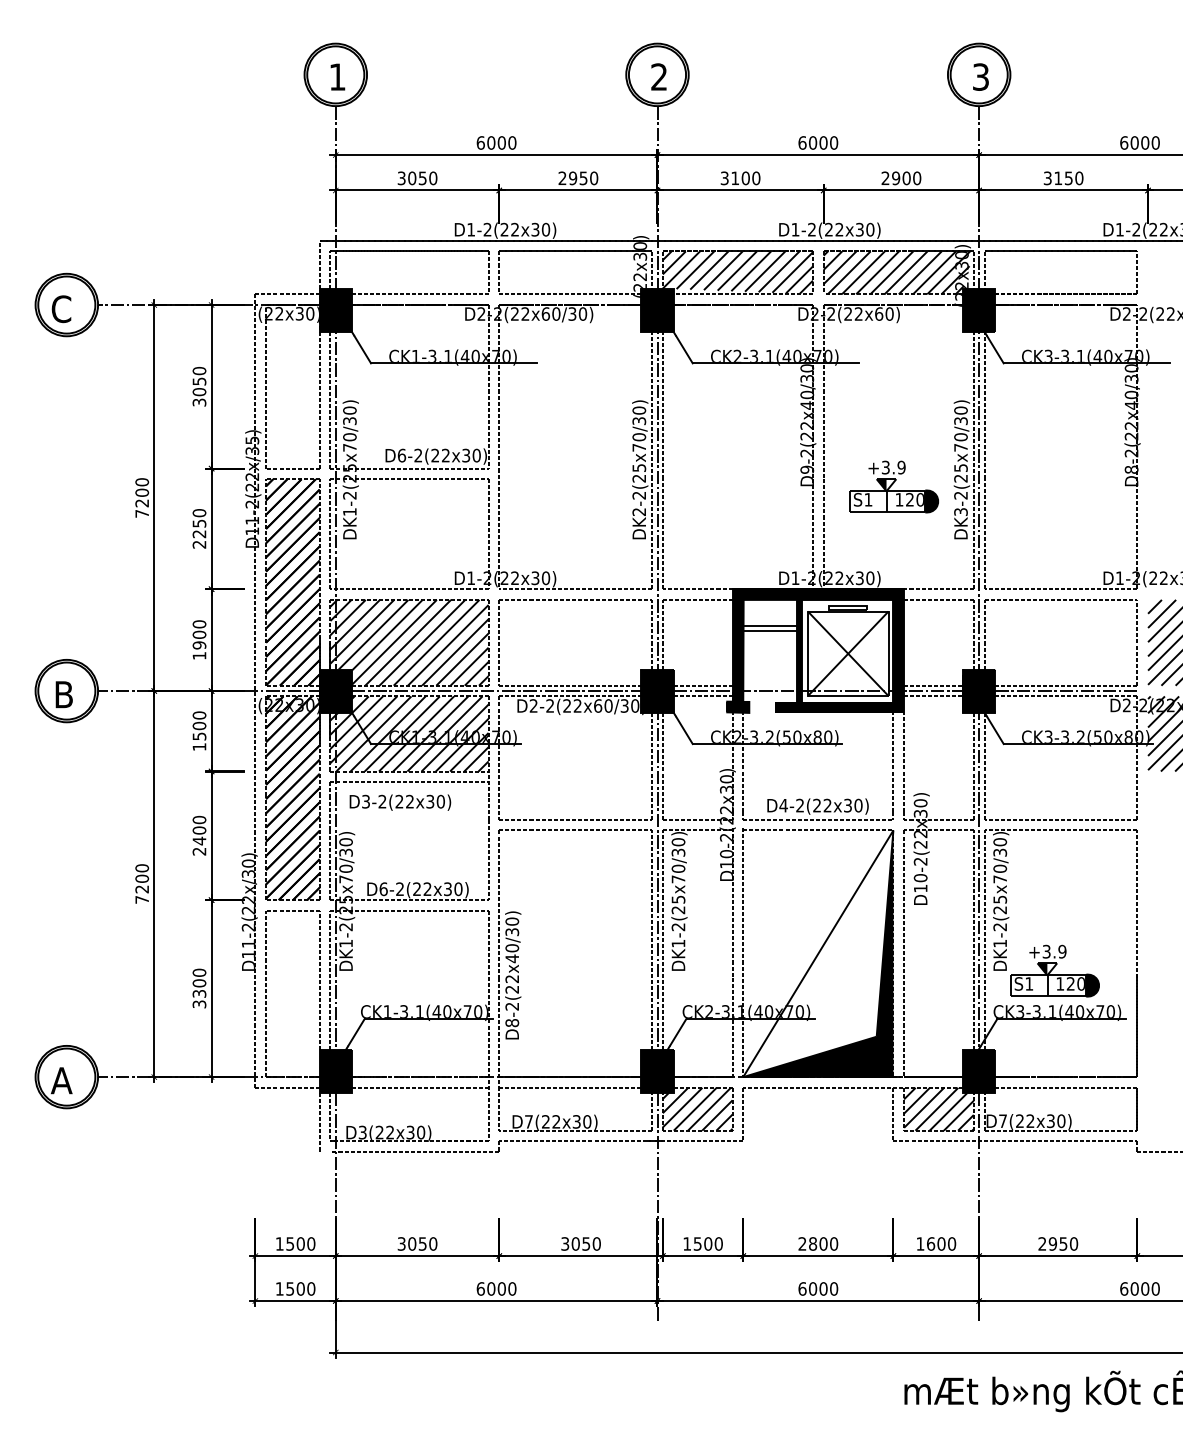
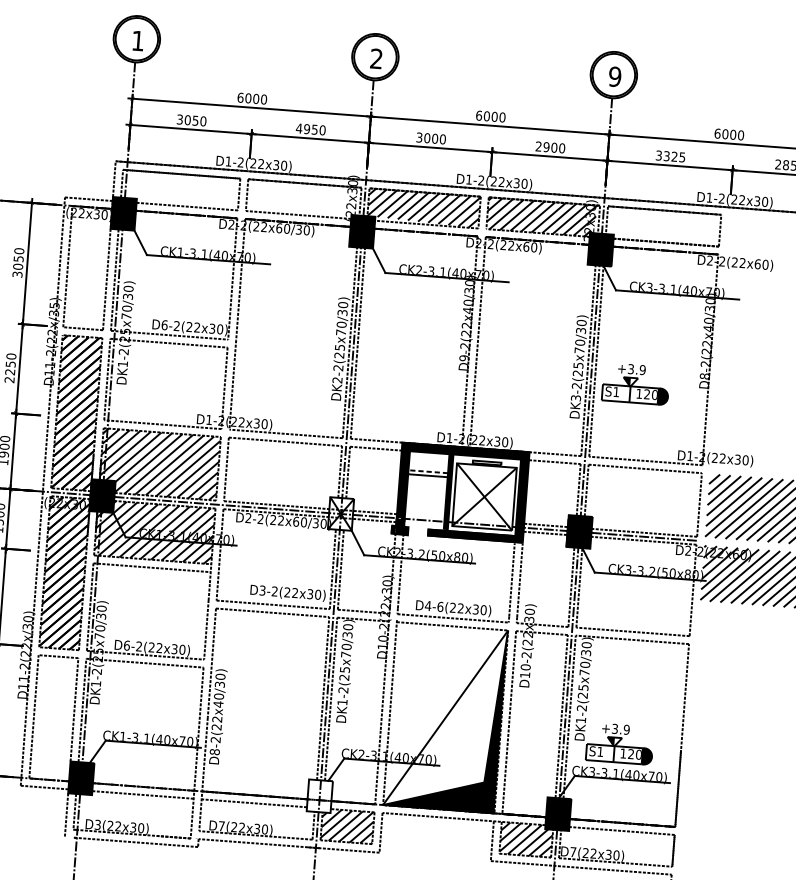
text: (980, 76) -> (614, 76), 3 -> 9
text: (562, 177) -> (299, 127), 2950 -> 4950
text: (735, 178) -> (427, 138), 3100 -> 3000
text: (1068, 178) -> (674, 156), 3150 -> 3325
part: (894, 486) -> (636, 383), moved
line: (770, 625) -> (428, 471), solid -> dashed
fill: (657, 690) -> (341, 513), removed
text: (400, 802) -> (288, 593), moved
text: (800, 805) -> (440, 606), D4-2(22x30) -> D4-6(22x30)
fill: (657, 1071) -> (319, 796), removed

